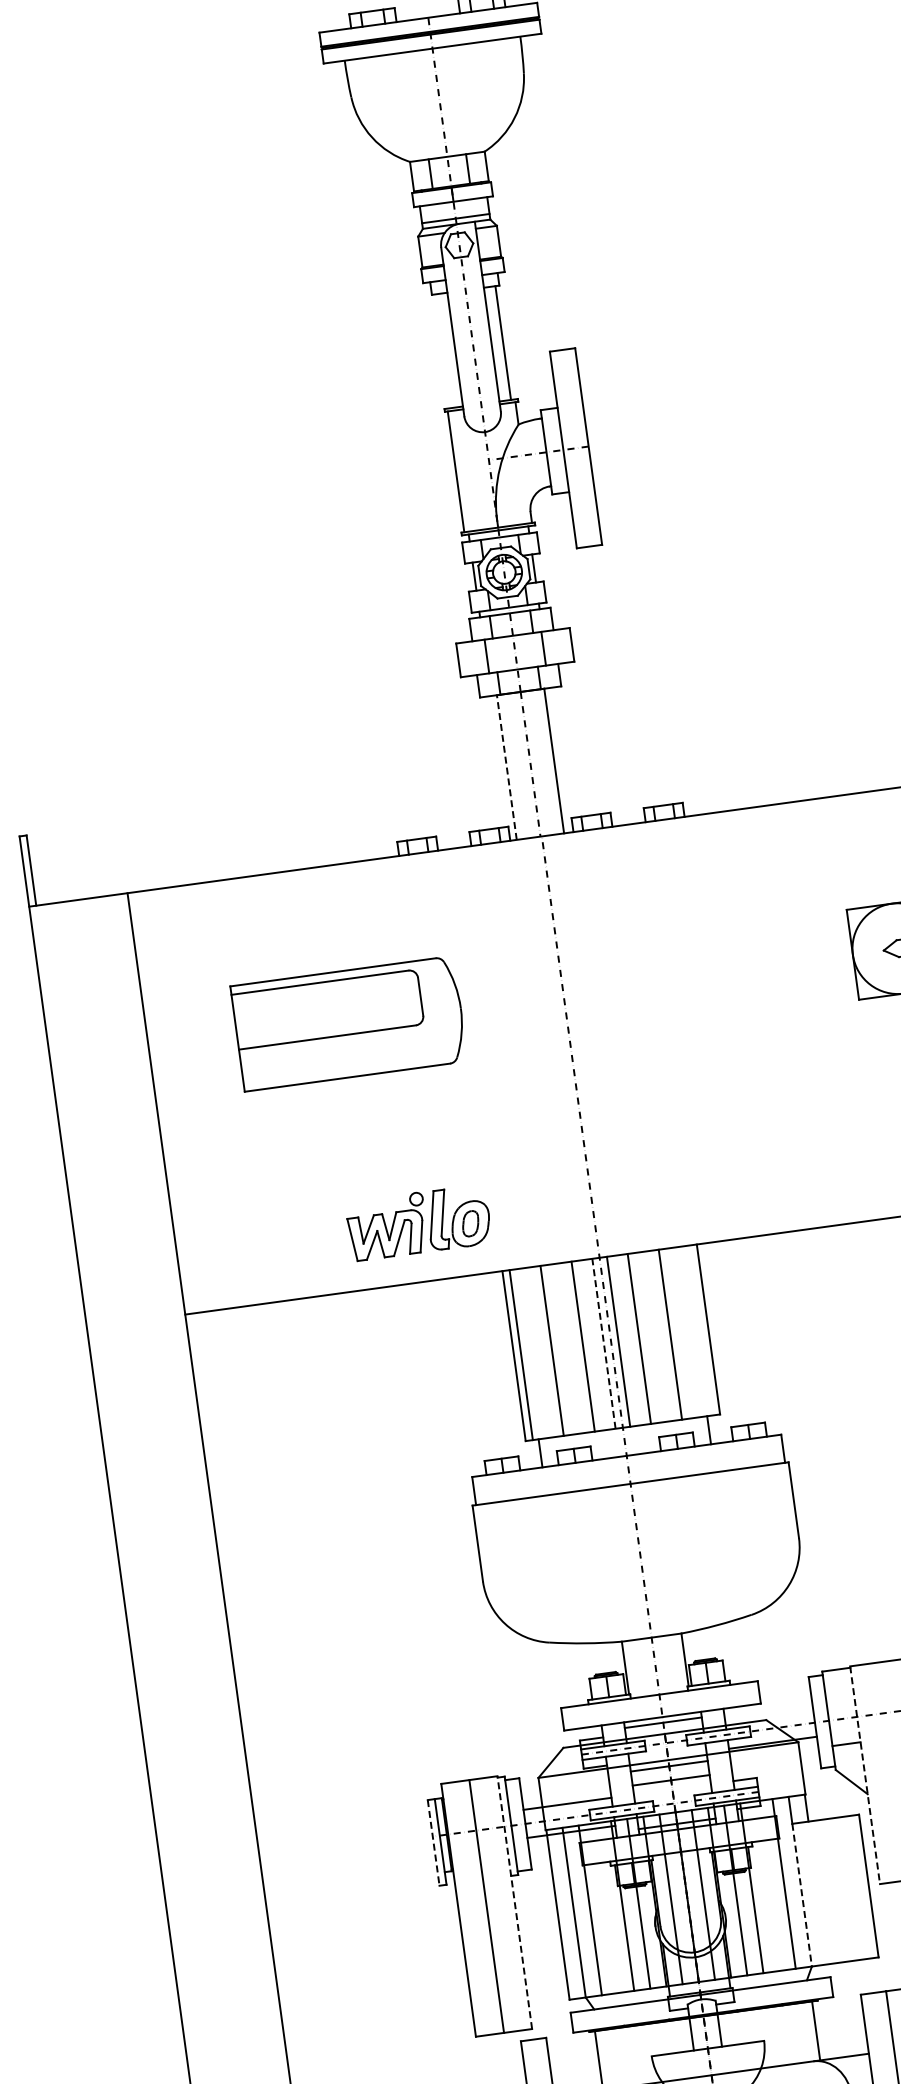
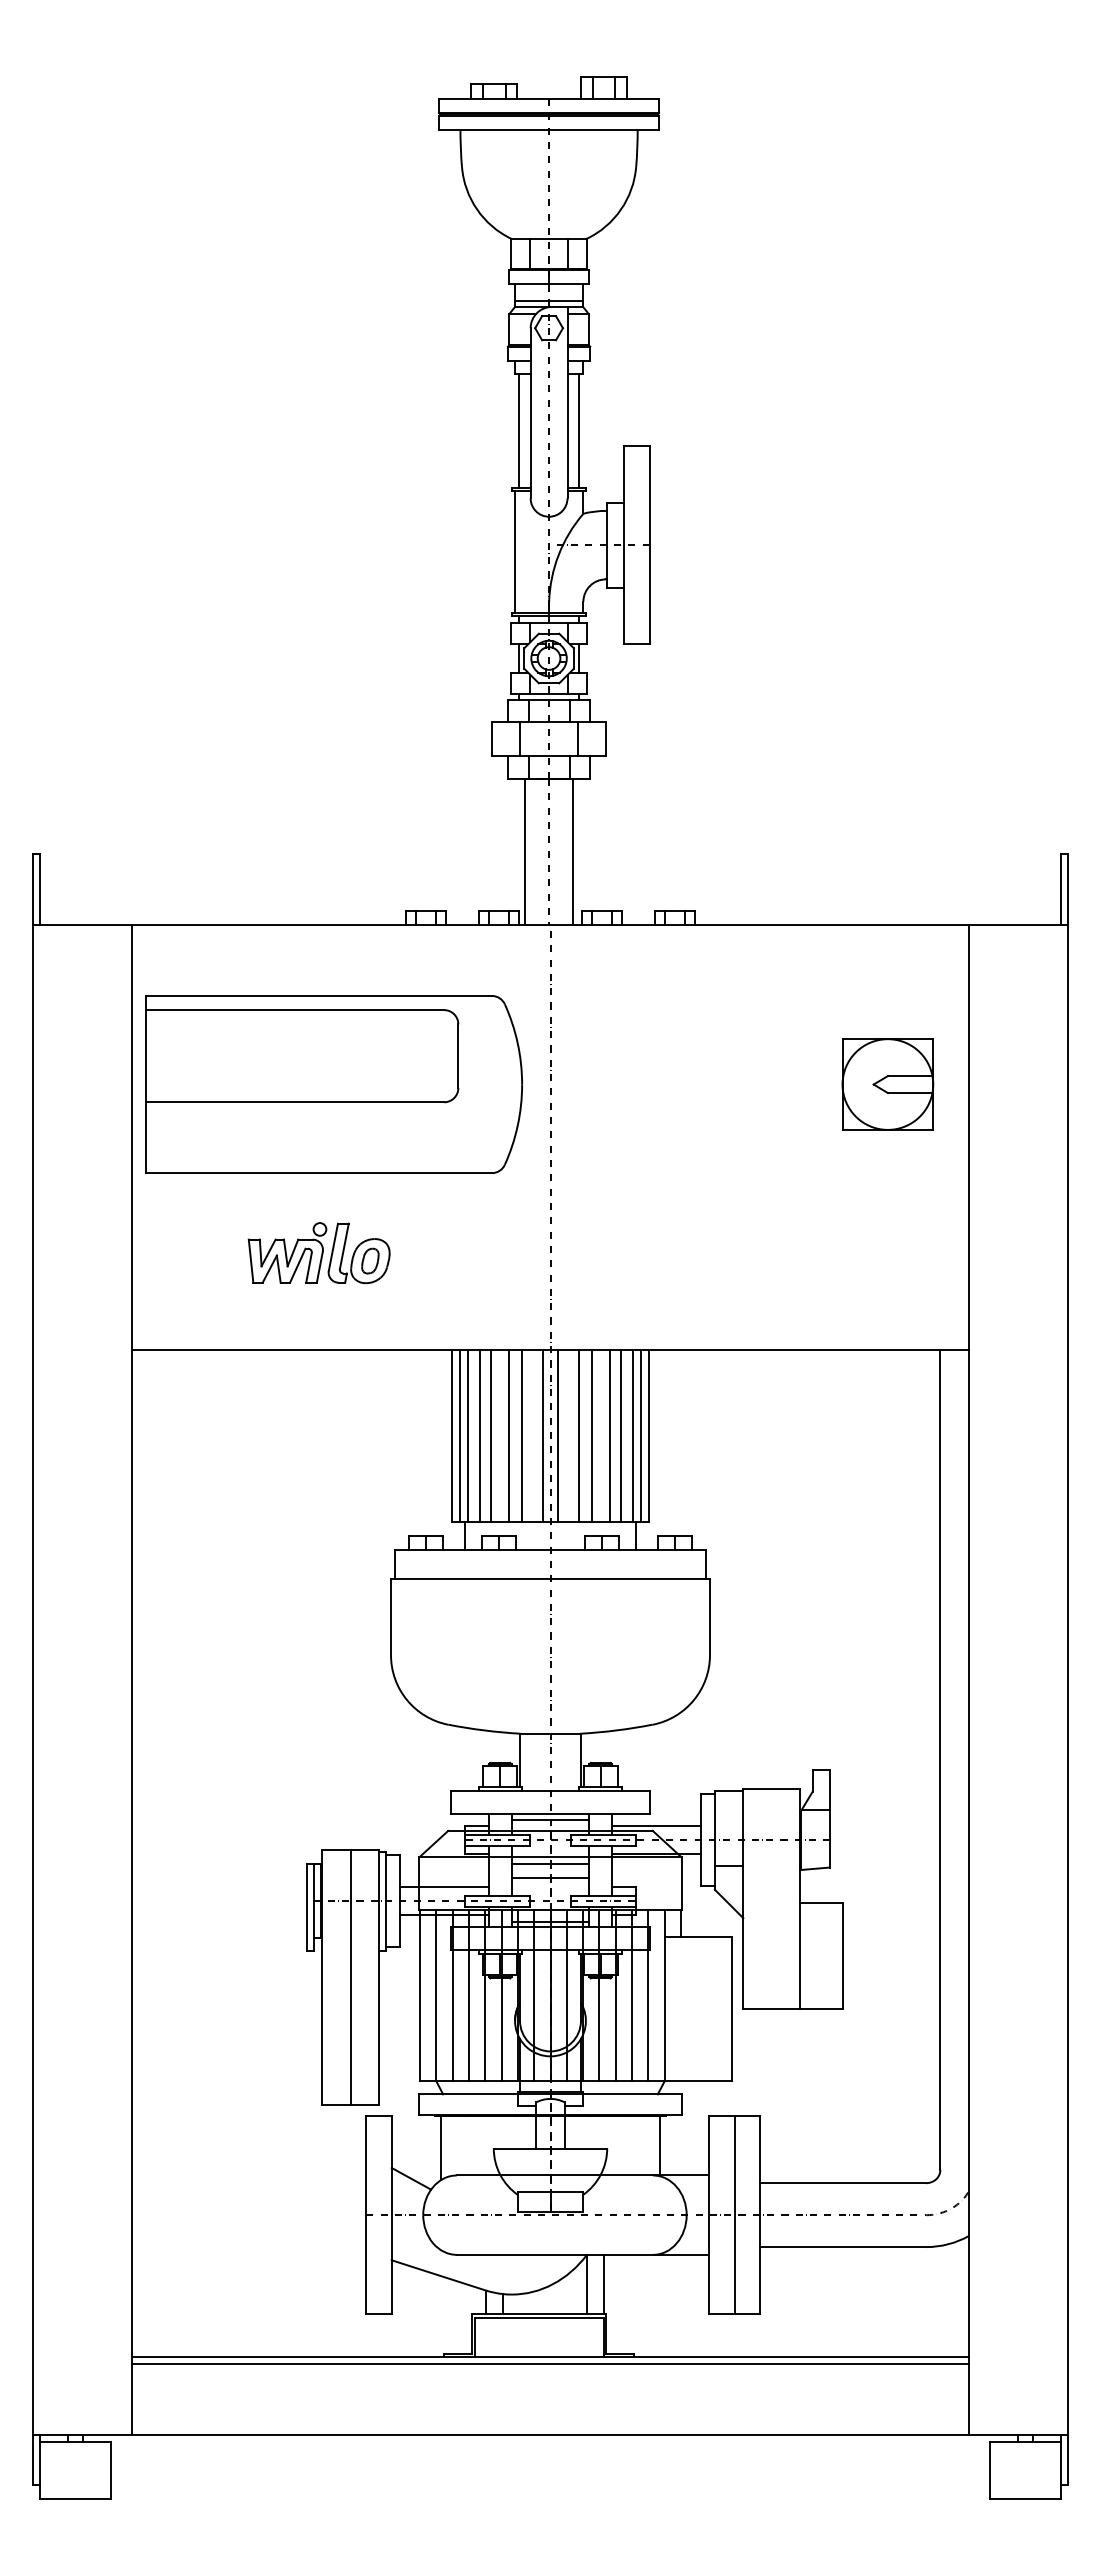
line: (444, 350) -> (519, 430), added
line: (507, 766) -> (525, 851), dashed -> solid
part: (348, 1023) -> (333, 1084), size x1.67
part: (418, 1223) -> (318, 1253), moved
line: (701, 1329) -> (641, 1435), added
line: (692, 1331) -> (632, 1435), added
line: (680, 1332) -> (620, 1435), added
line: (652, 1336) -> (592, 1435), added
line: (604, 1344) -> (543, 1436), dashed -> solid
line: (569, 1347) -> (508, 1435), added
line: (541, 1351) -> (480, 1435), added
line: (529, 1353) -> (468, 1435), added
line: (769, 1715) -> (656, 1826), added
line: (865, 1775) -> (743, 1899), dashed -> solid
line: (433, 1843) -> (306, 1908), dashed -> solid
line: (768, 1885) -> (632, 1995), added
line: (802, 1895) -> (664, 2009), dashed -> solid
line: (514, 1902) -> (378, 1977), dashed -> solid
line: (605, 1908) -> (468, 1995), added

